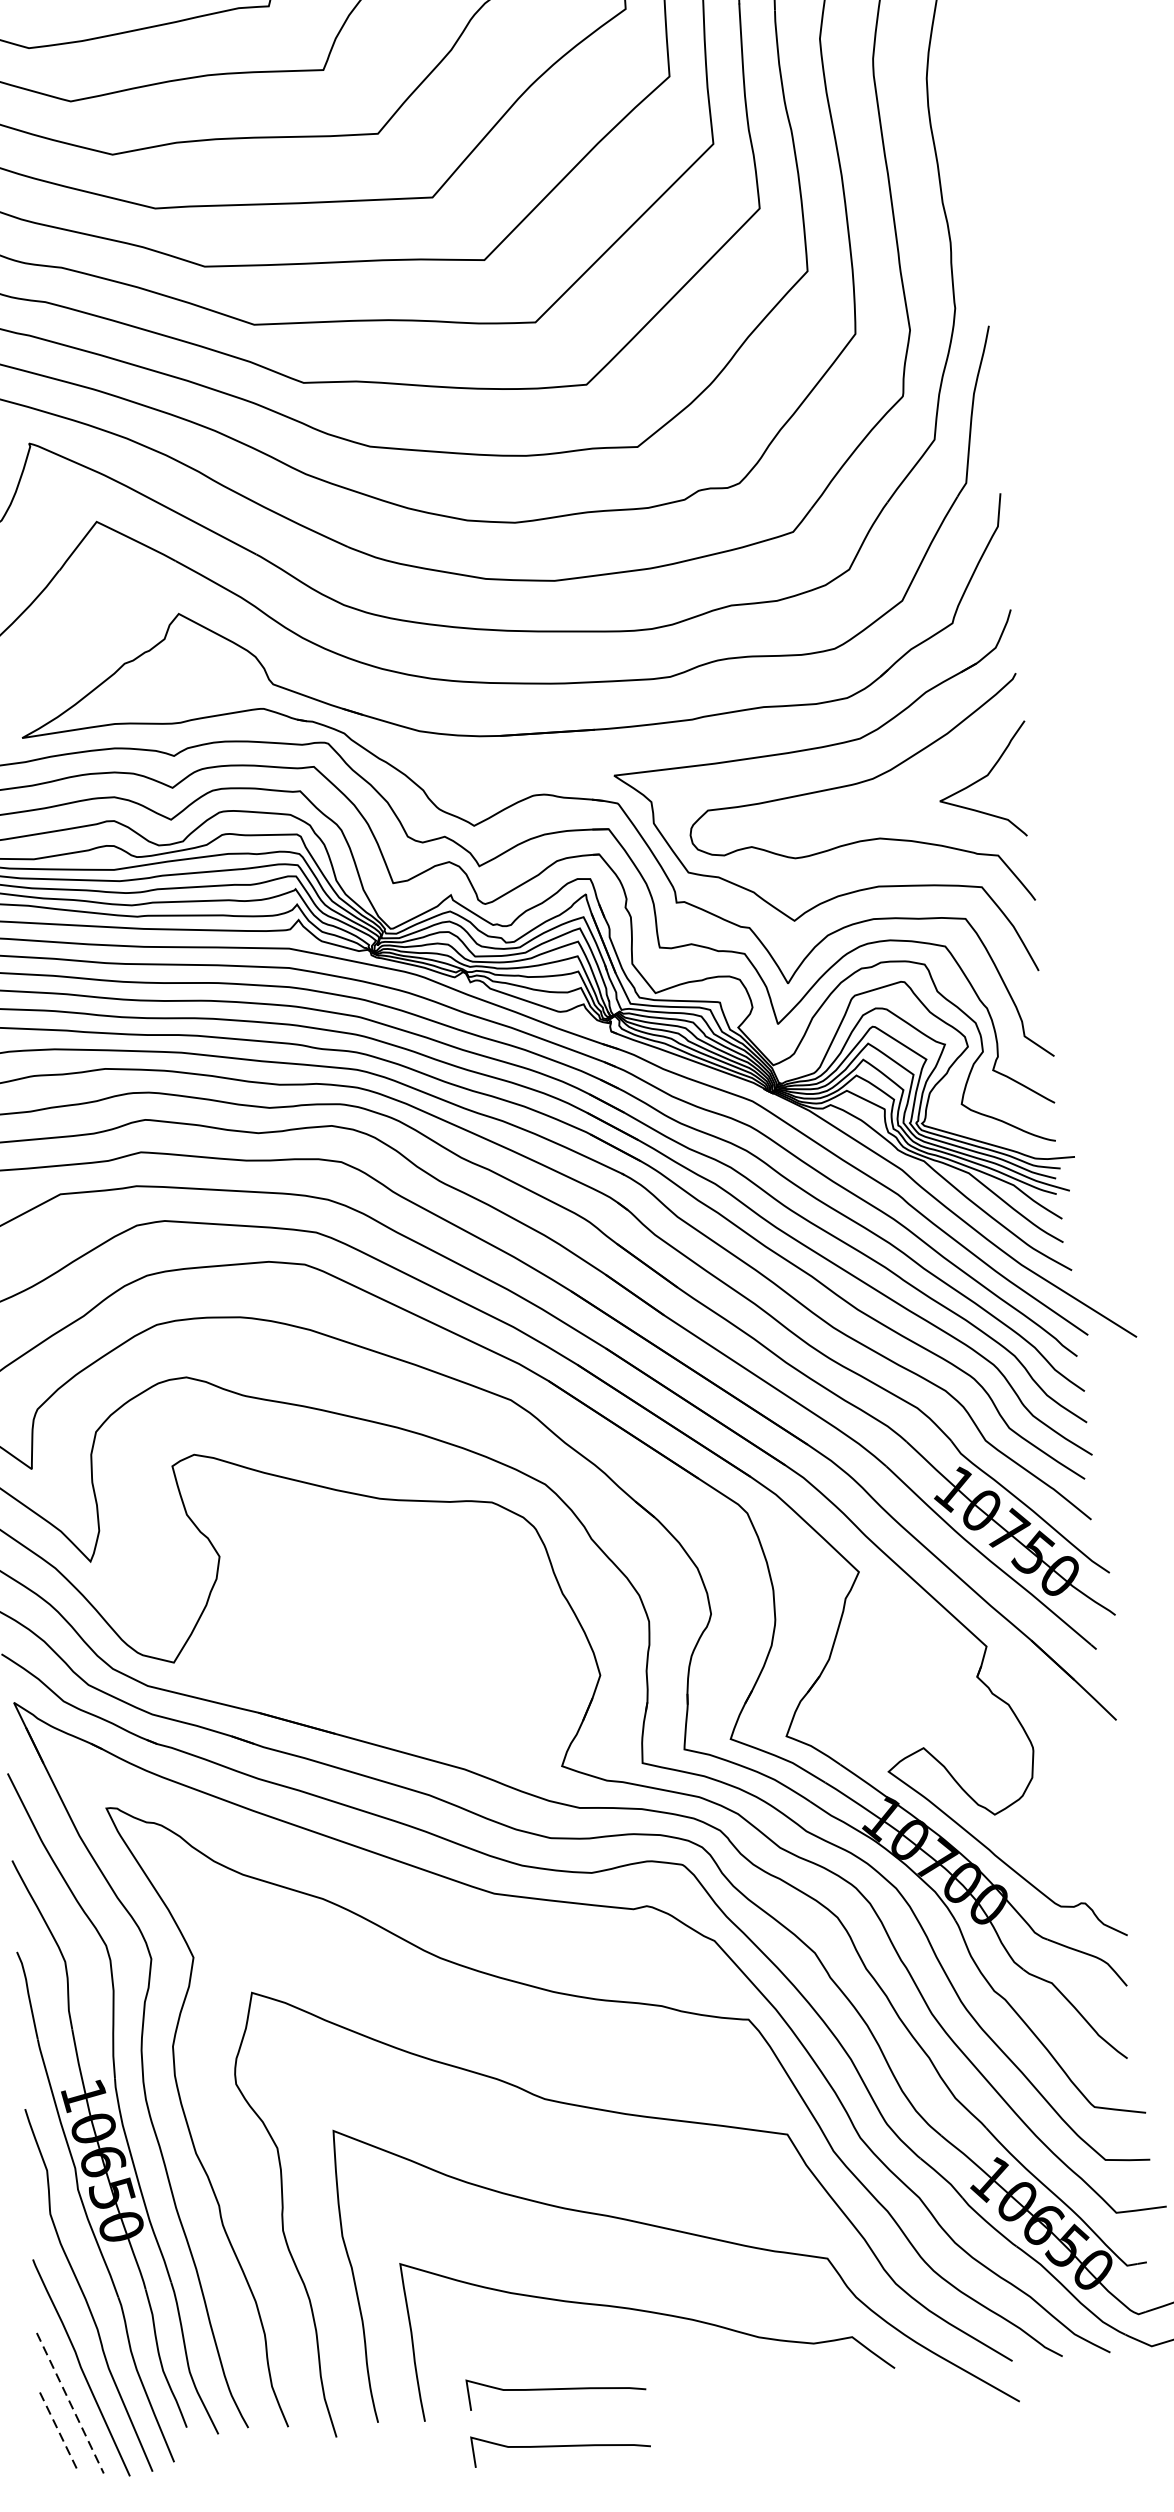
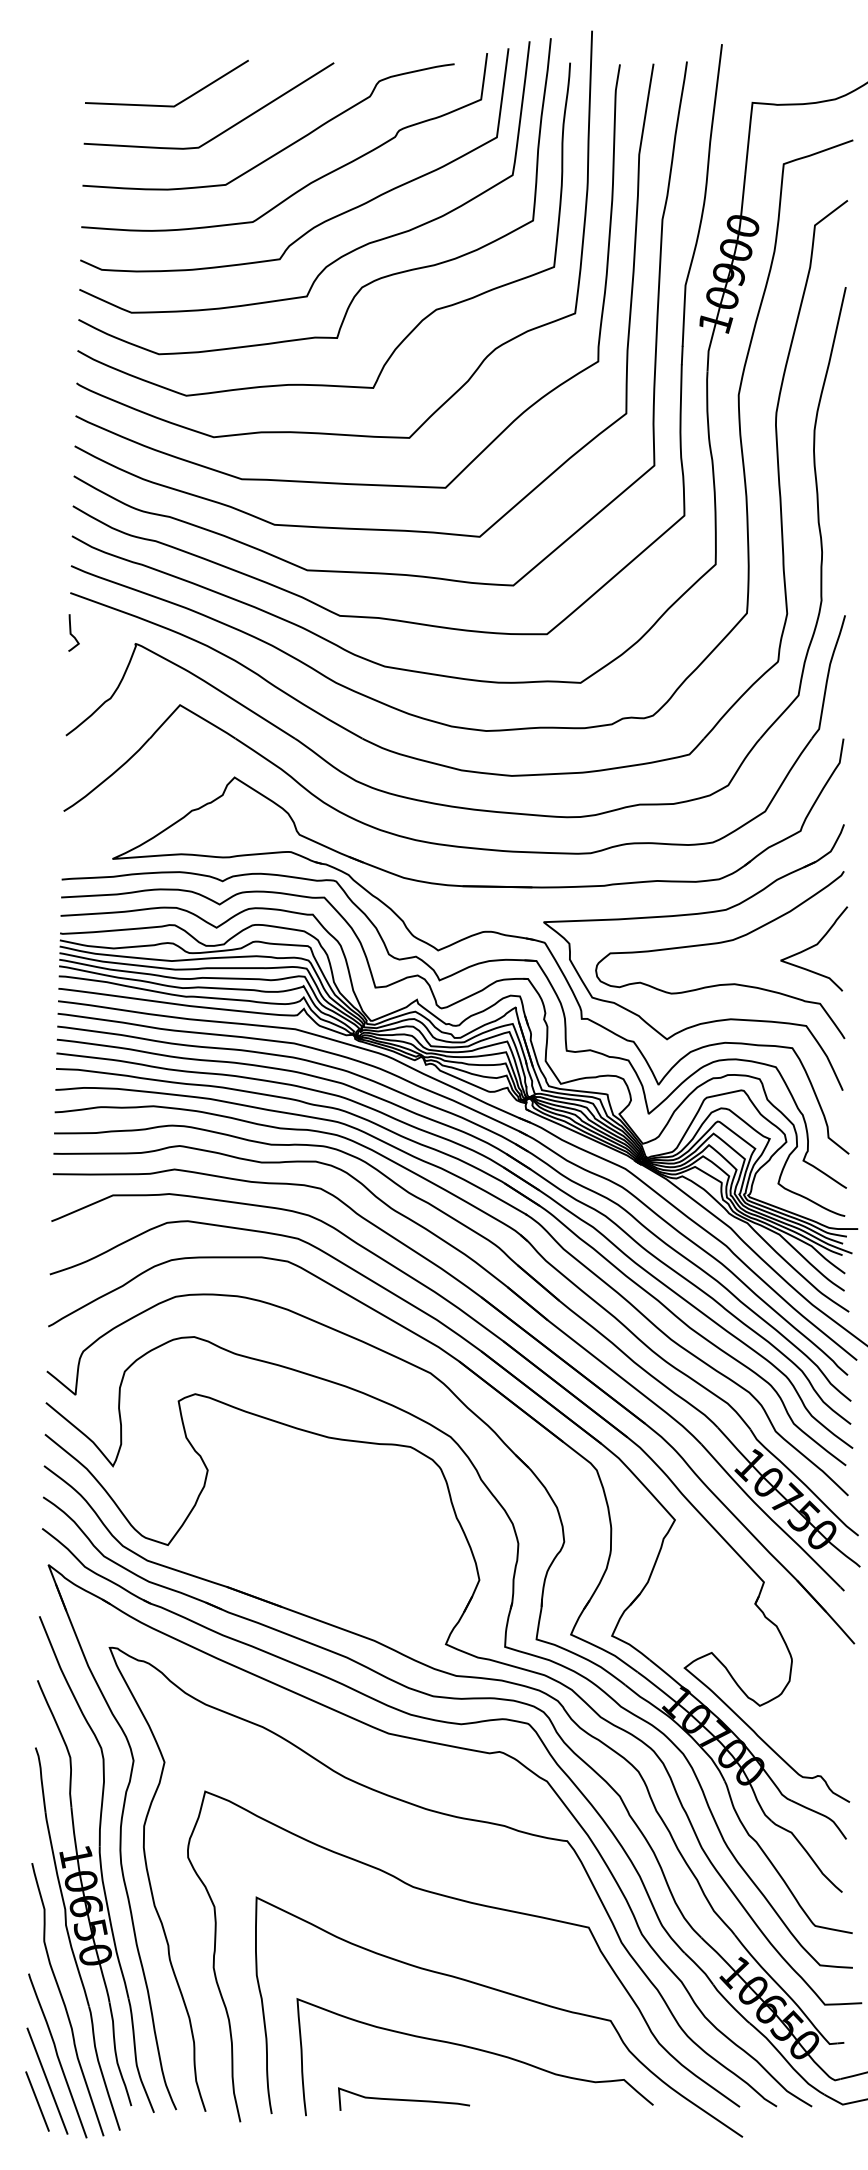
line: (70, 2403) -> (47, 2081), dashed -> solid
line: (59, 2433) -> (37, 2102), dashed -> solid
curve: (561, 2445) -> (404, 2141), removed

